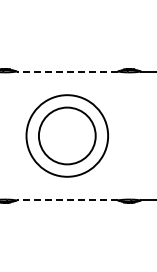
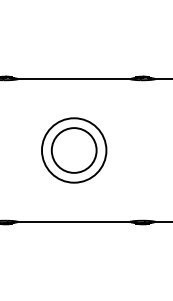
line: (66, 71) -> (73, 79), dashed -> solid
part: (67, 135) -> (74, 149), size x0.71
line: (66, 200) -> (73, 221), dashed -> solid

